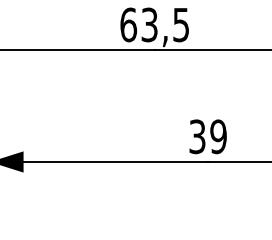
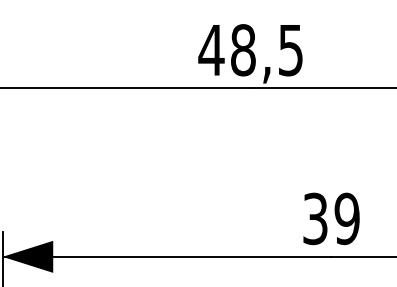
text: (138, 24) -> (226, 49), 63,5 -> 48,5

